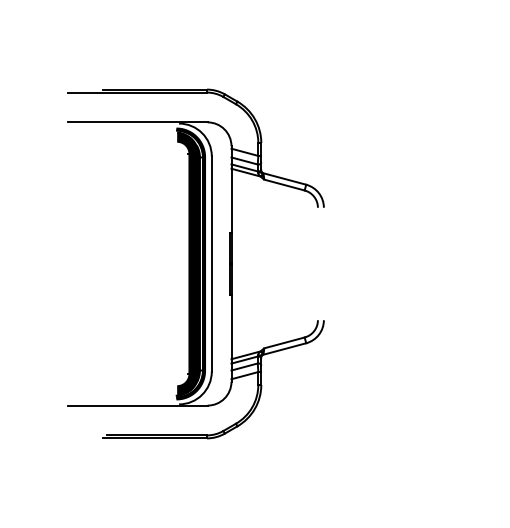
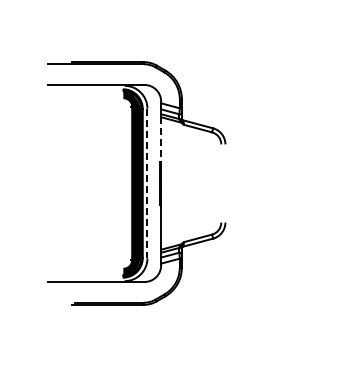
line: (232, 202) -> (161, 140), solid -> dashed
line: (211, 264) -> (147, 183), solid -> dashed

